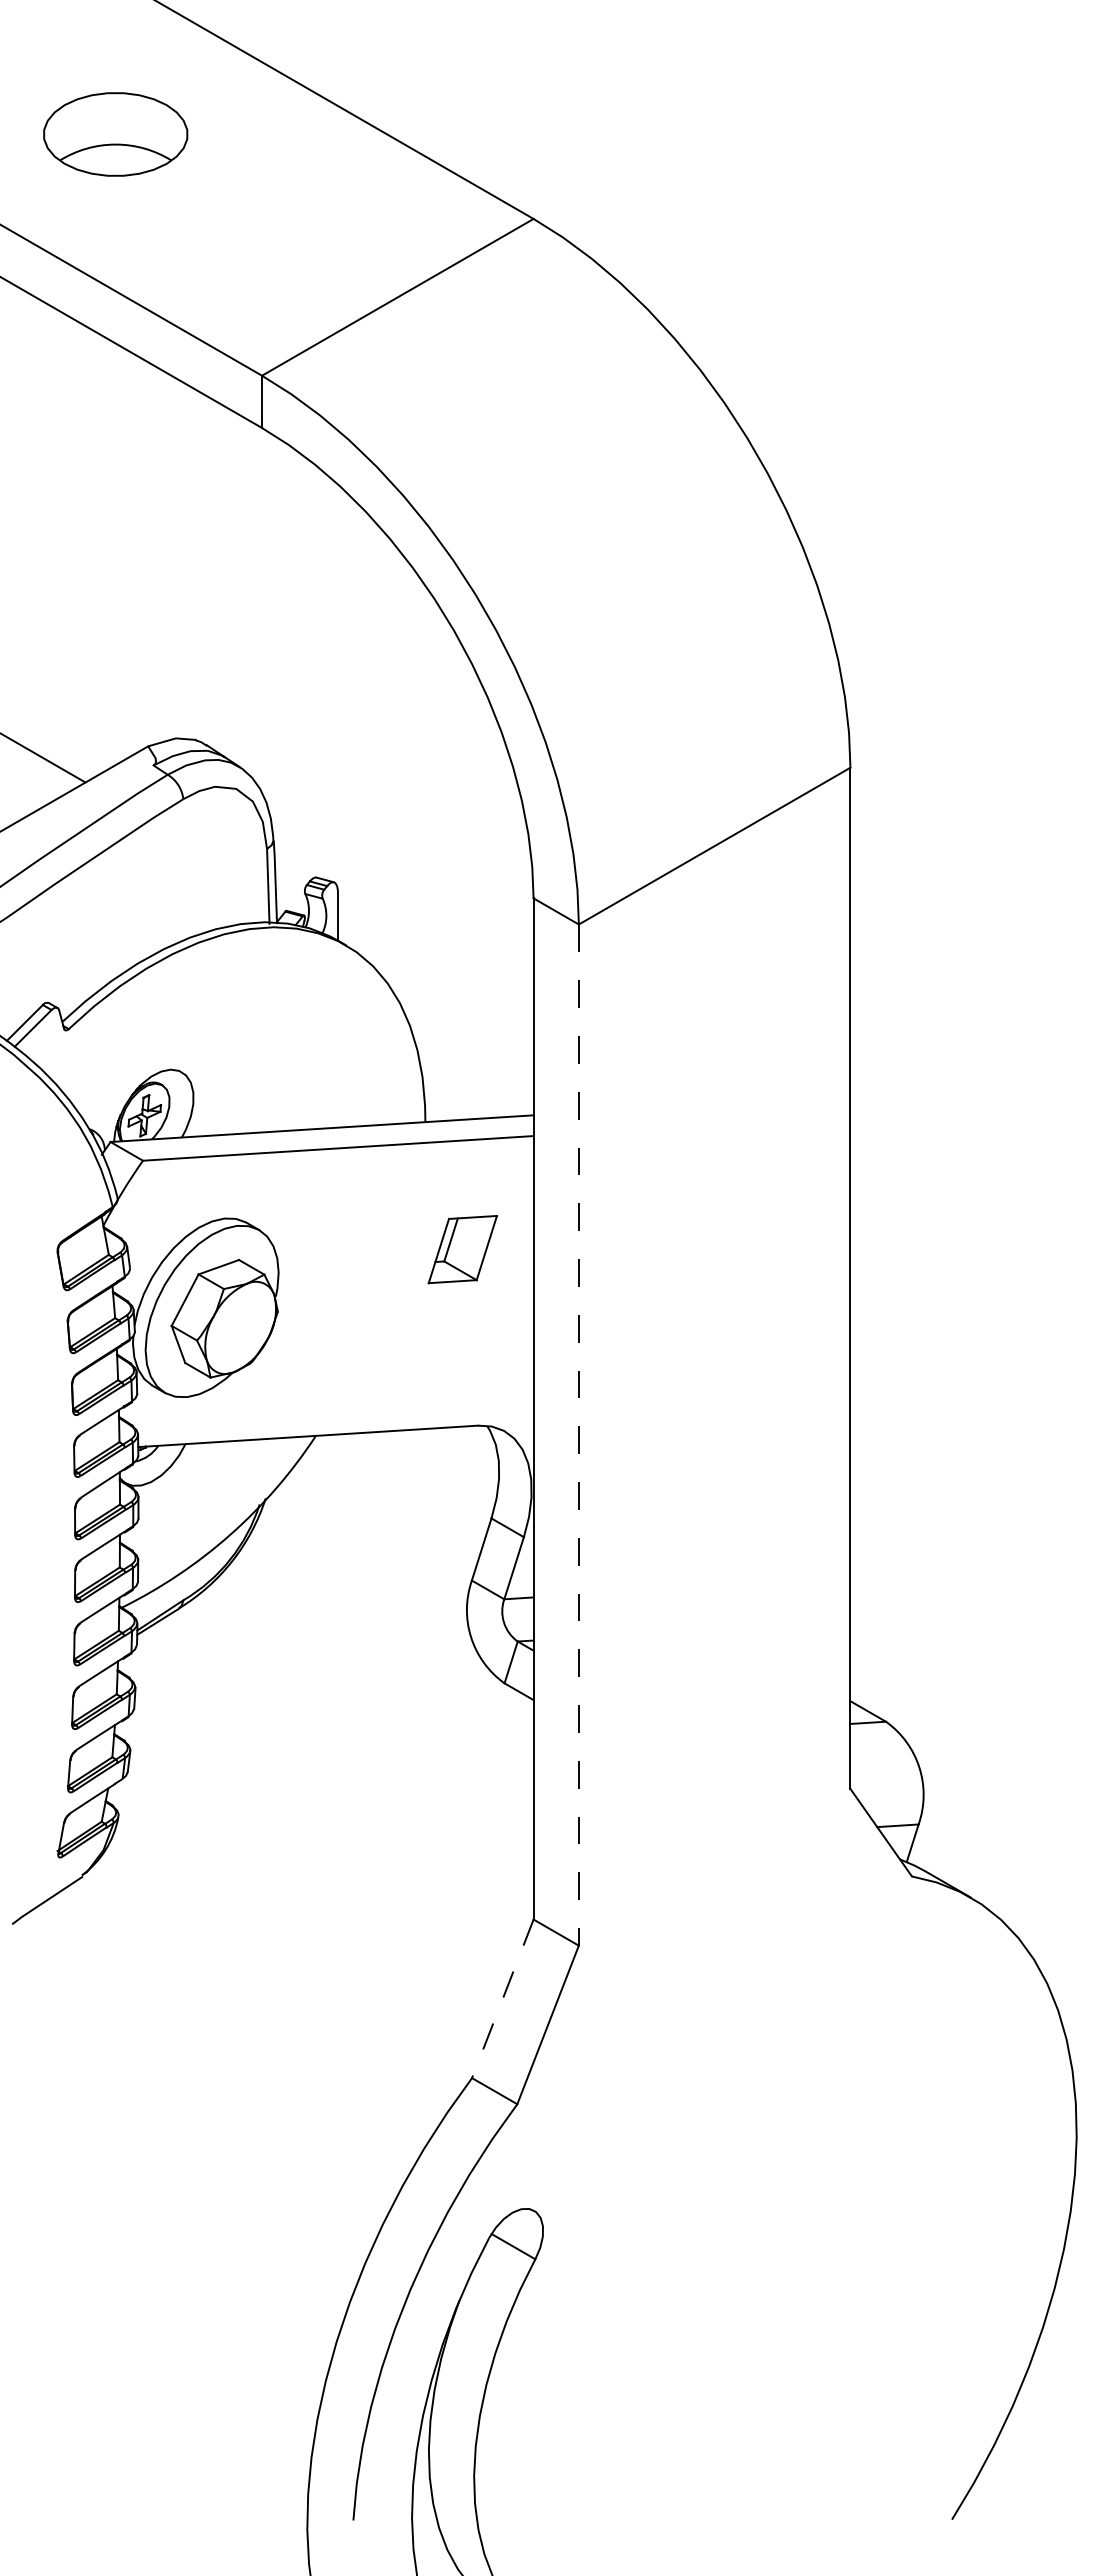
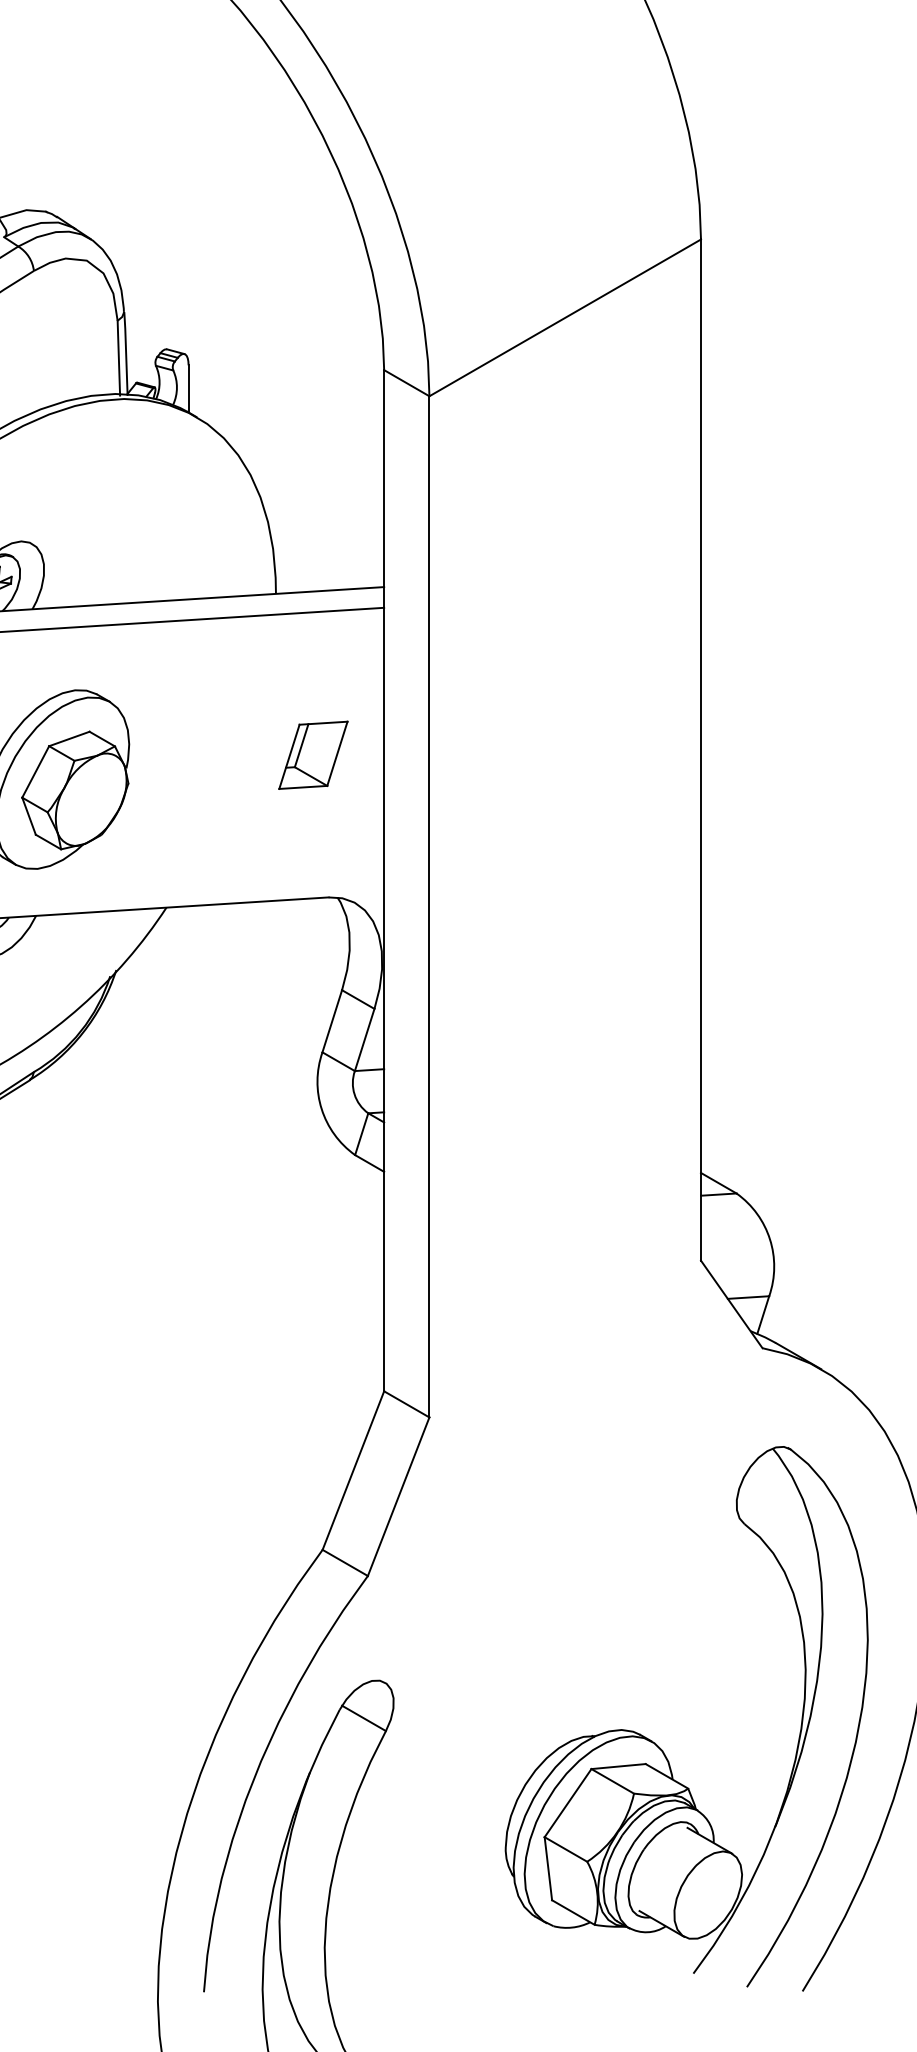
part: (462, 1249) -> (313, 755), moved
line: (578, 1435) -> (429, 907), dashed -> solid
line: (502, 1999) -> (353, 1471), dashed -> solid
part: (807, 2273) -> (658, 1745), added

